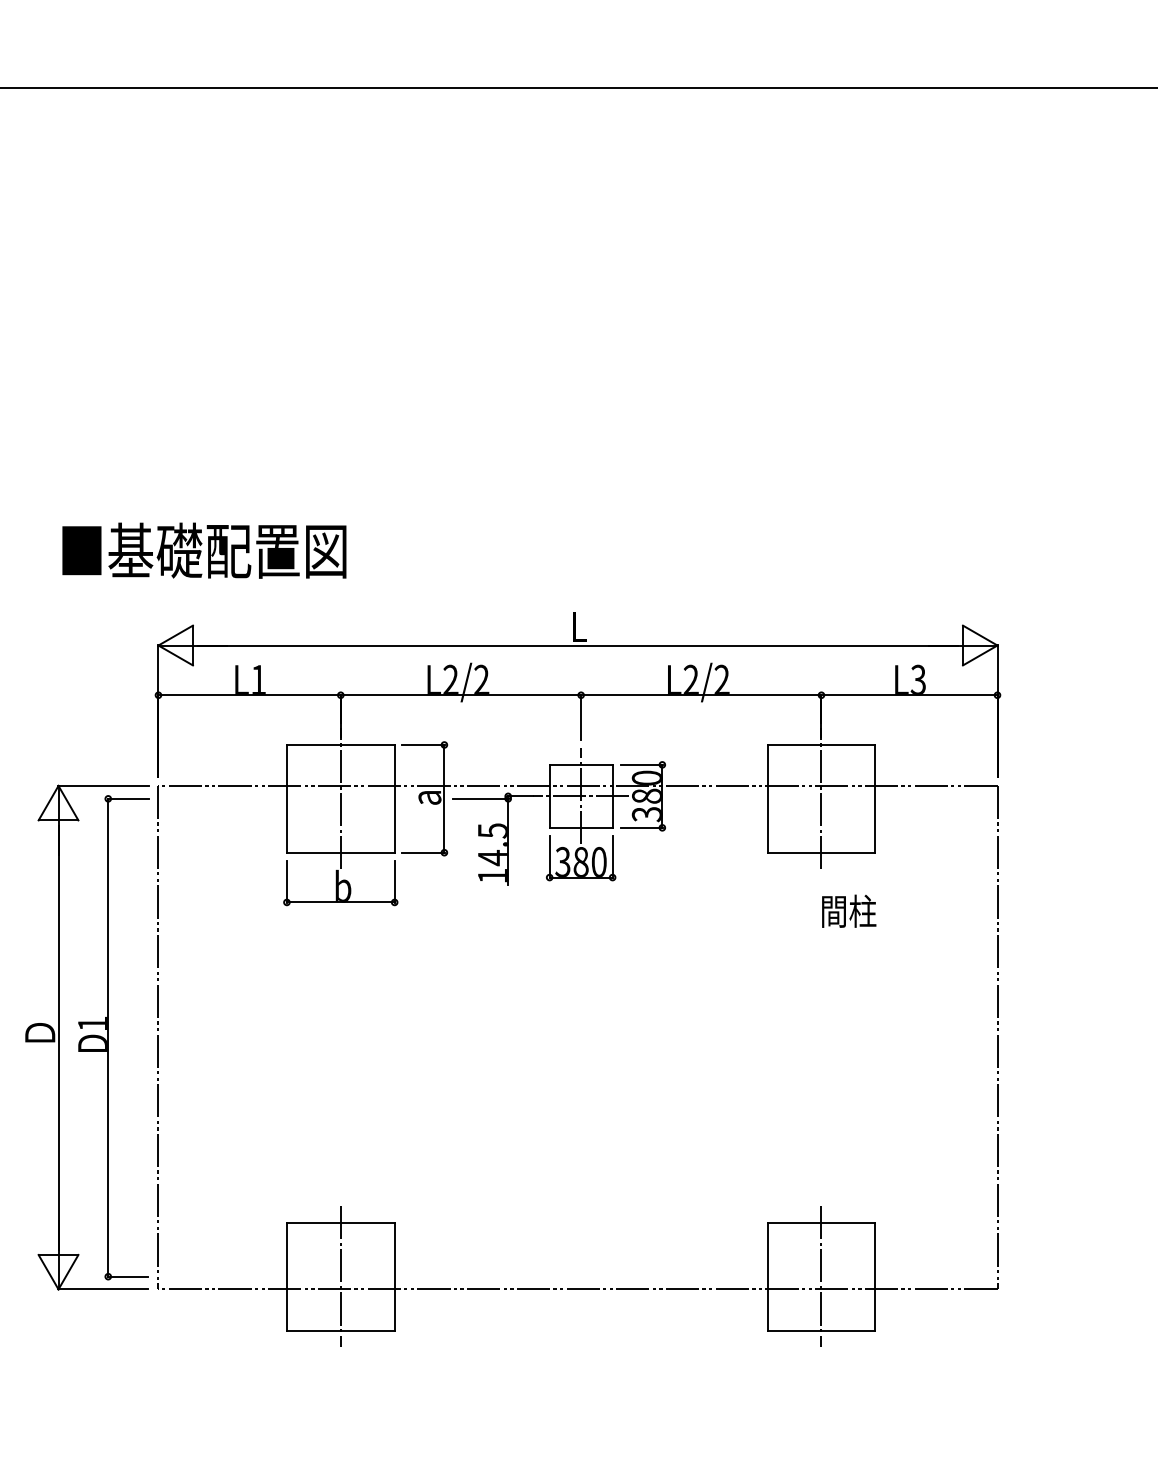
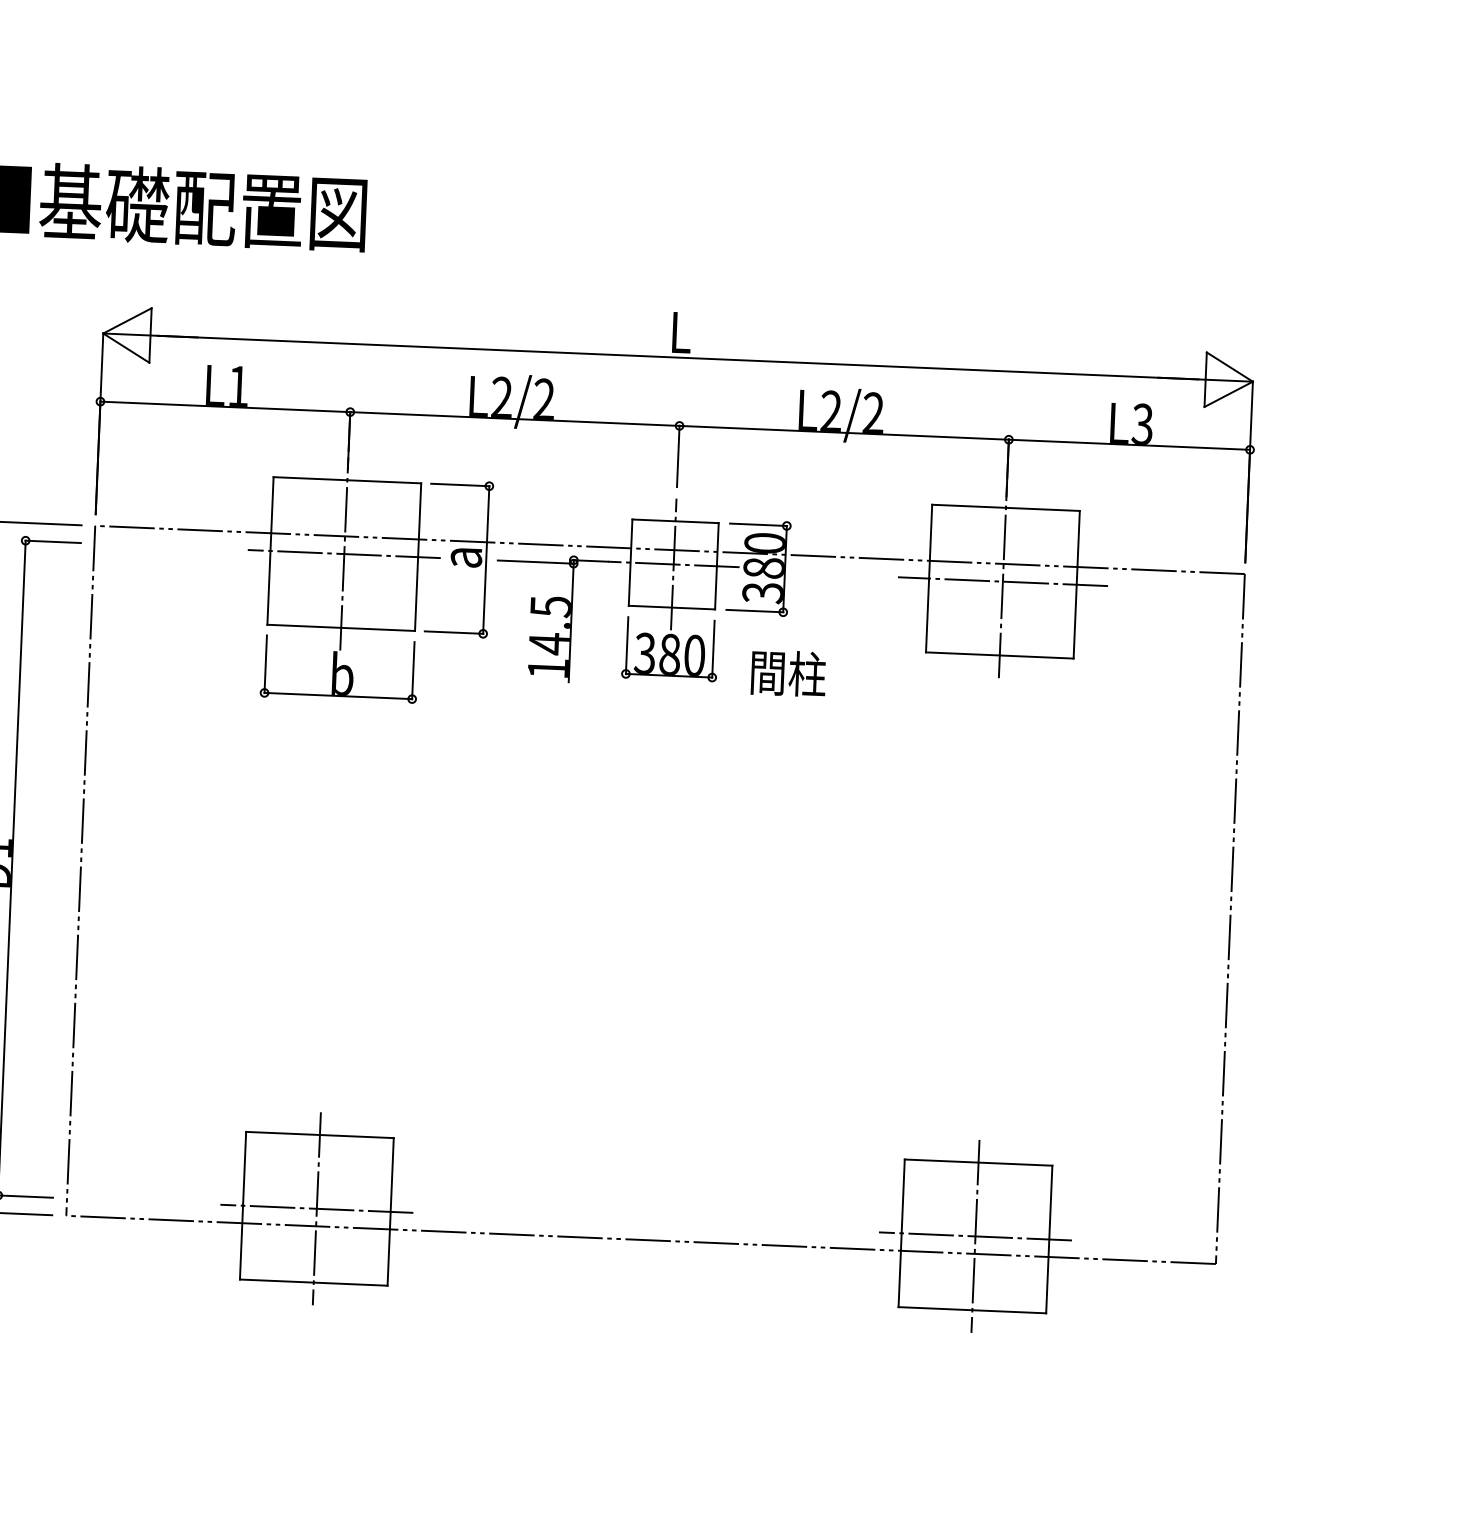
line: (340, 798) -> (343, 553), added
line: (821, 798) -> (1002, 581), added
text: (849, 910) -> (789, 672), moved
line: (340, 1276) -> (316, 1208), added
line: (821, 1276) -> (975, 1236), added

